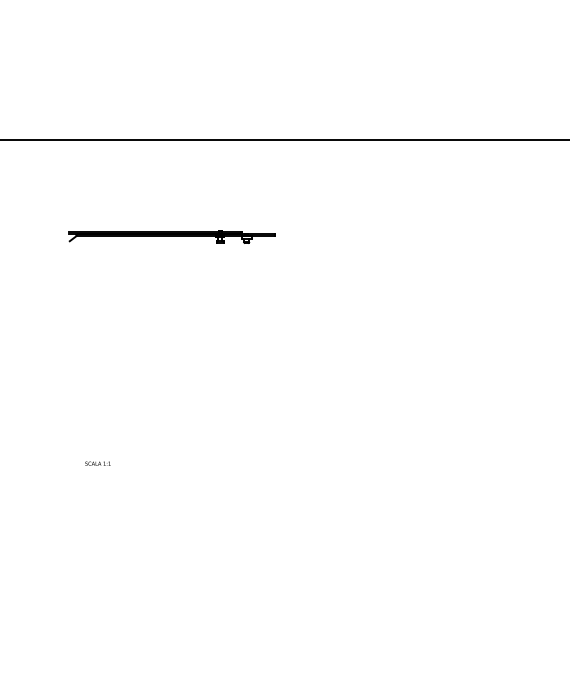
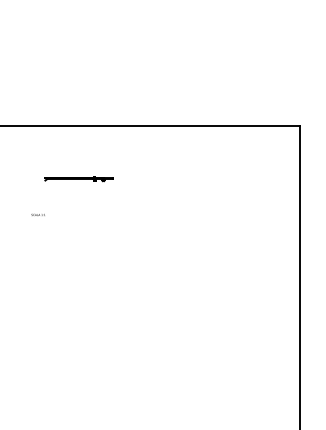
part: (171, 238) -> (78, 179), size x0.6
text: (96, 462) -> (37, 214), moved

